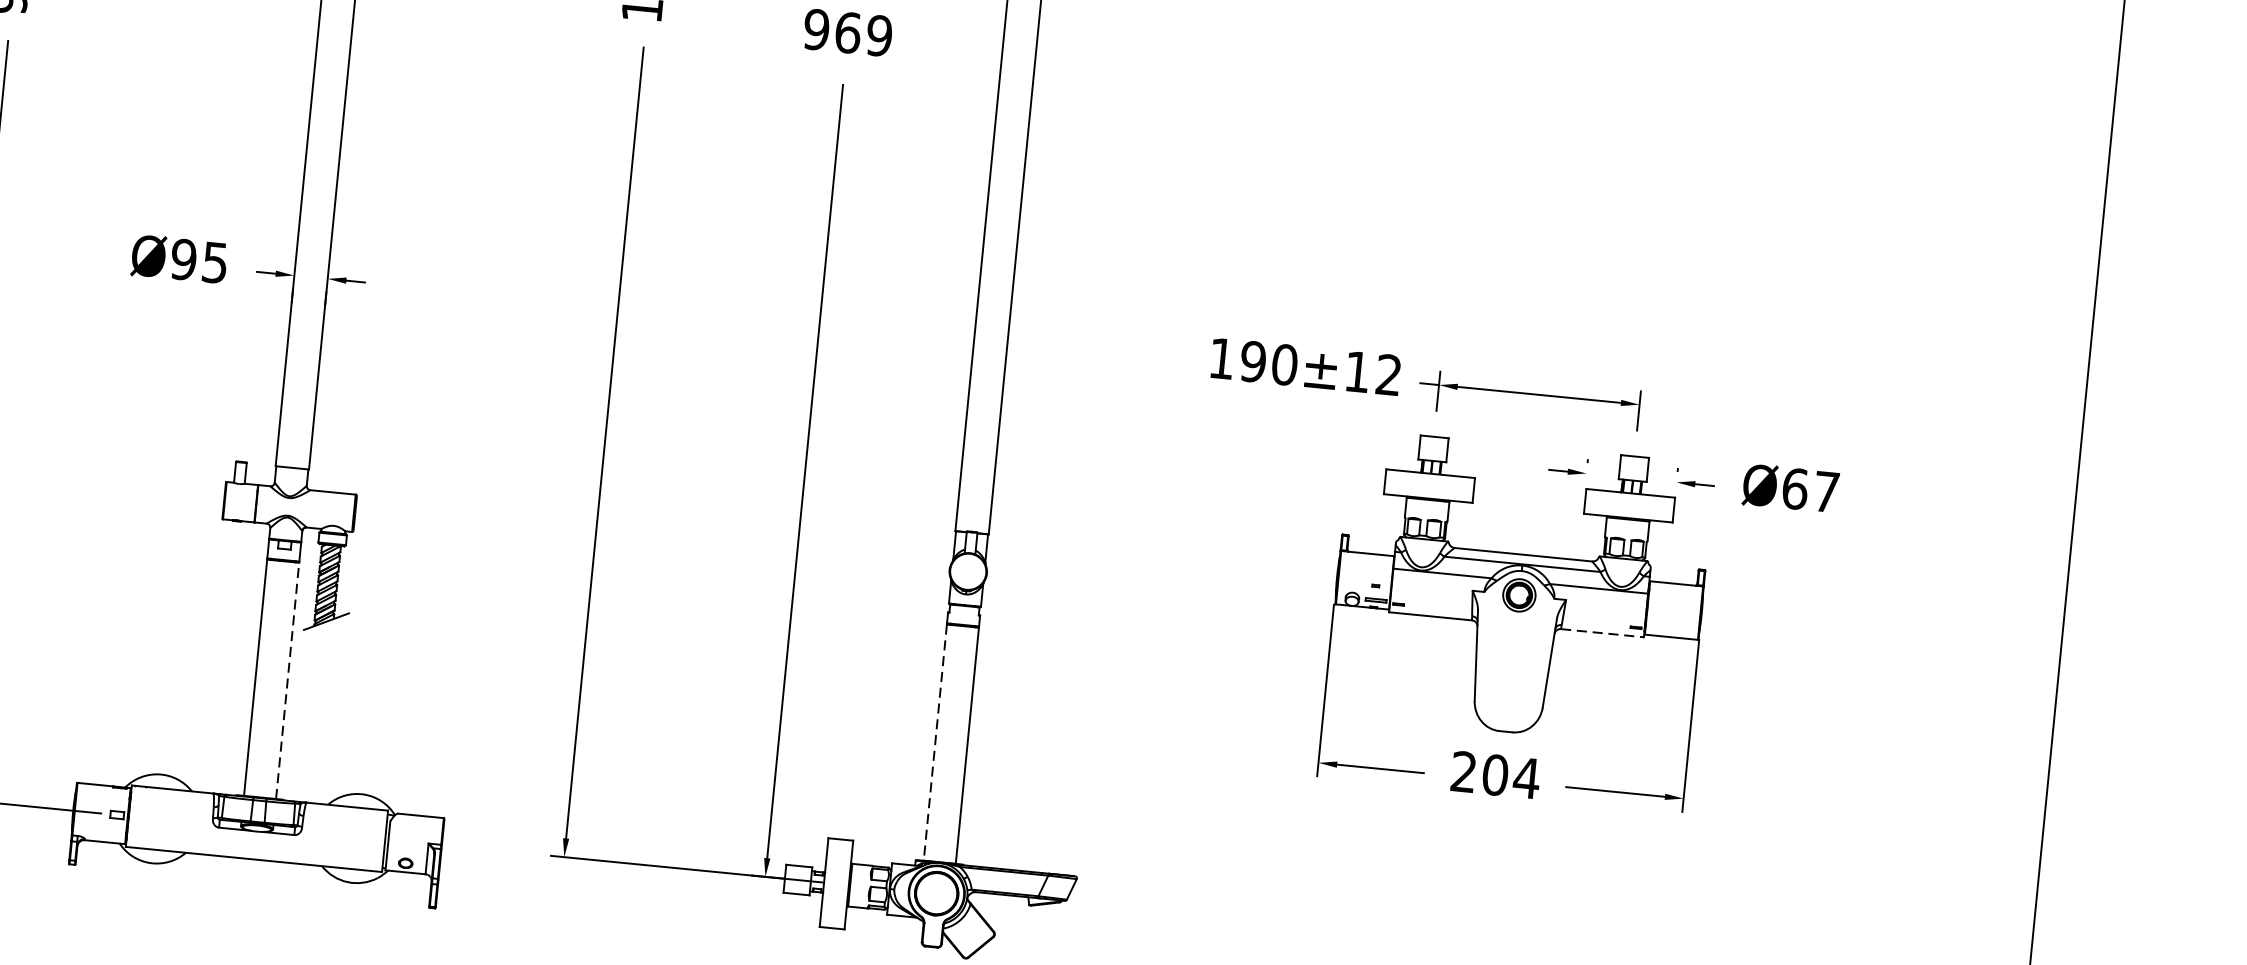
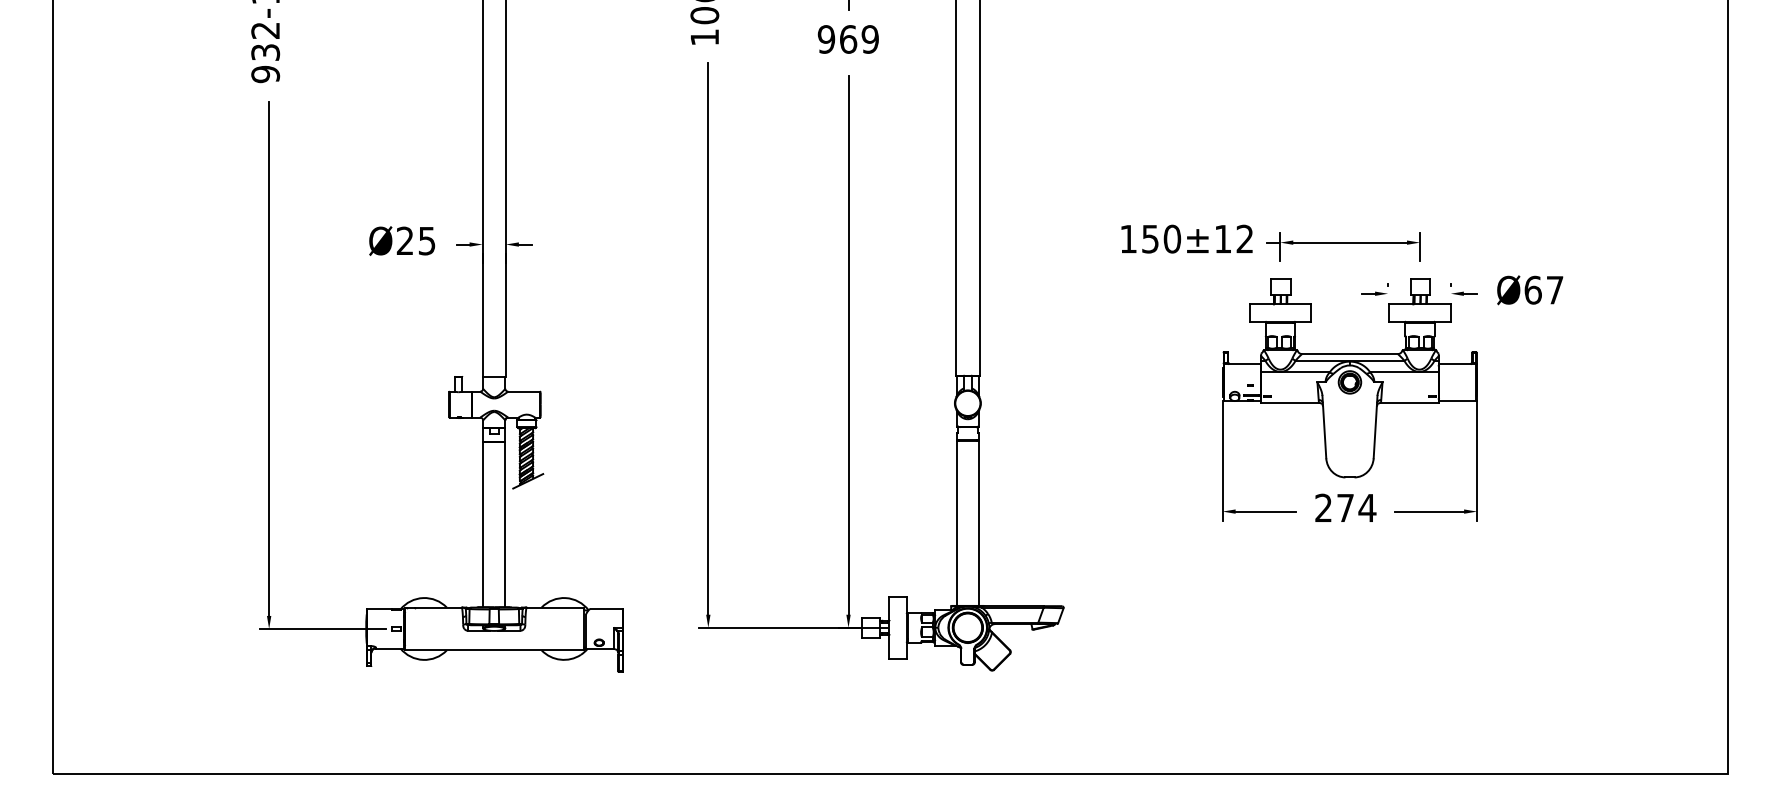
text: (182, 258) -> (404, 240), Ø95 -> Ø25
text: (1252, 360) -> (1149, 238), 190±12 -> 150±12
line: (1601, 632) -> (1409, 402), dashed -> solid
line: (287, 680) -> (505, 524), dashed -> solid
line: (934, 743) -> (956, 524), dashed -> solid
text: (1495, 774) -> (1345, 507), 204 -> 274

